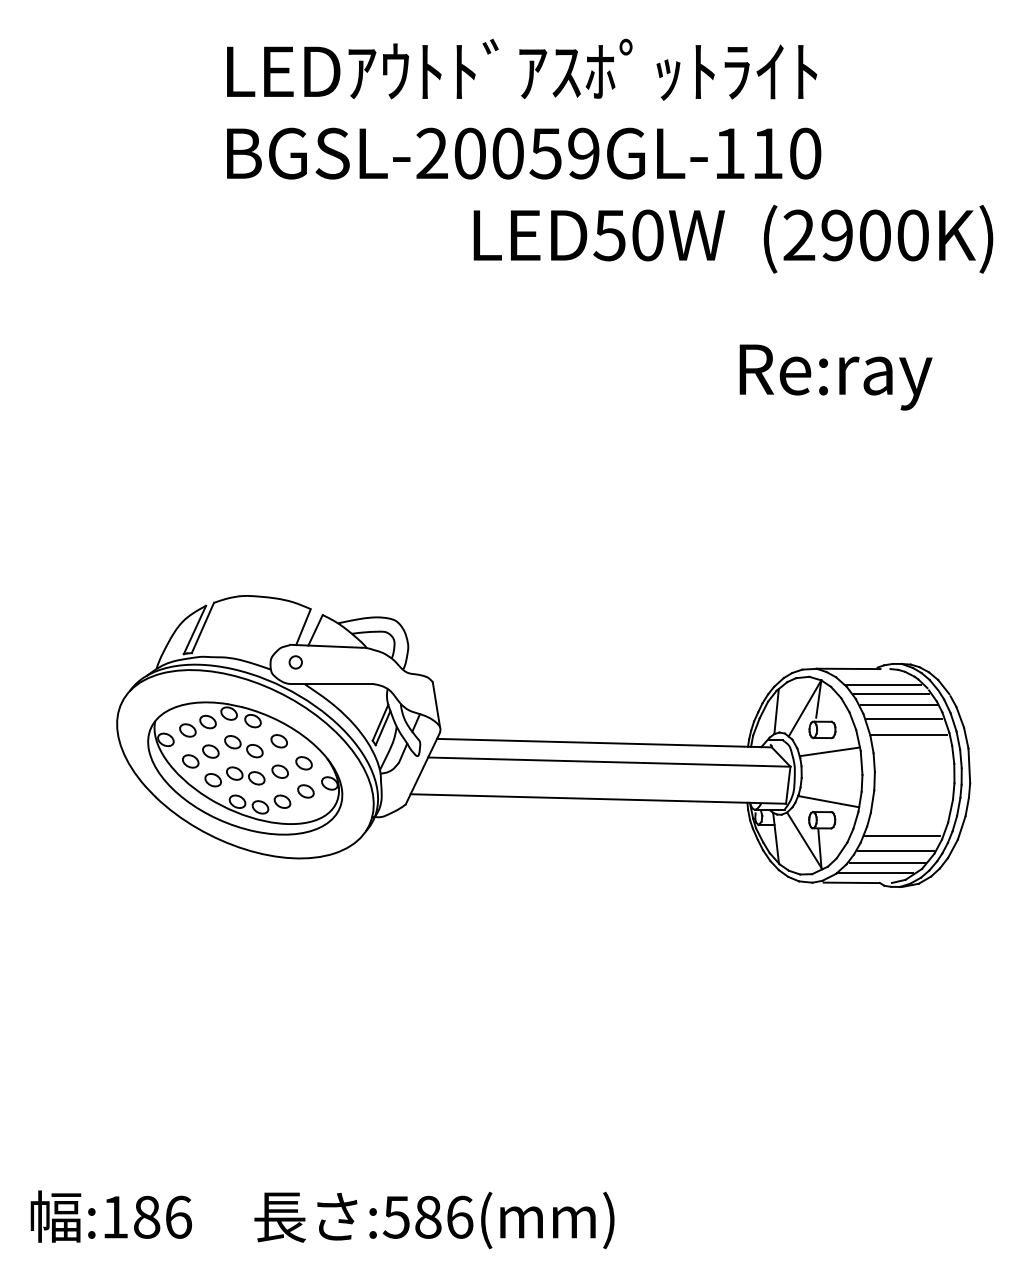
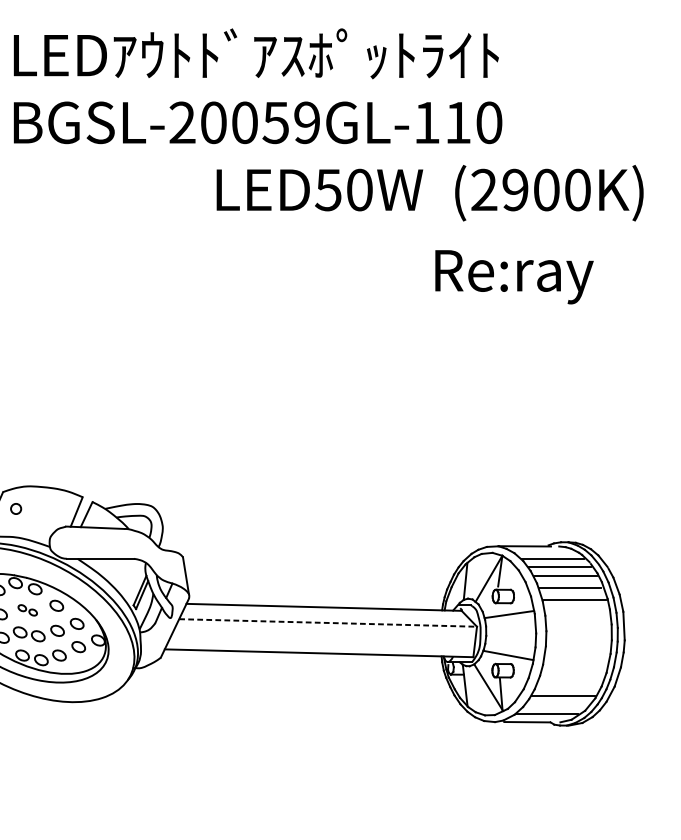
text: (835, 377) -> (514, 277), moved
circle: (295, 662) -> (15, 509), moved
part: (243, 746) -> (27, 610), size x0.6
line: (609, 762) -> (328, 623), solid -> dashed
line: (902, 836) -> (569, 684), removed
line: (887, 863) -> (556, 706), removed

